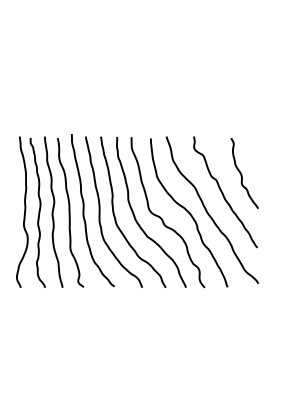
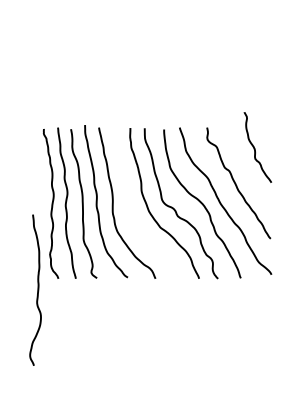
curve: (242, 174) -> (255, 148), moved
curve: (24, 211) -> (37, 289), moved
curve: (116, 218) -> (129, 209), removed

